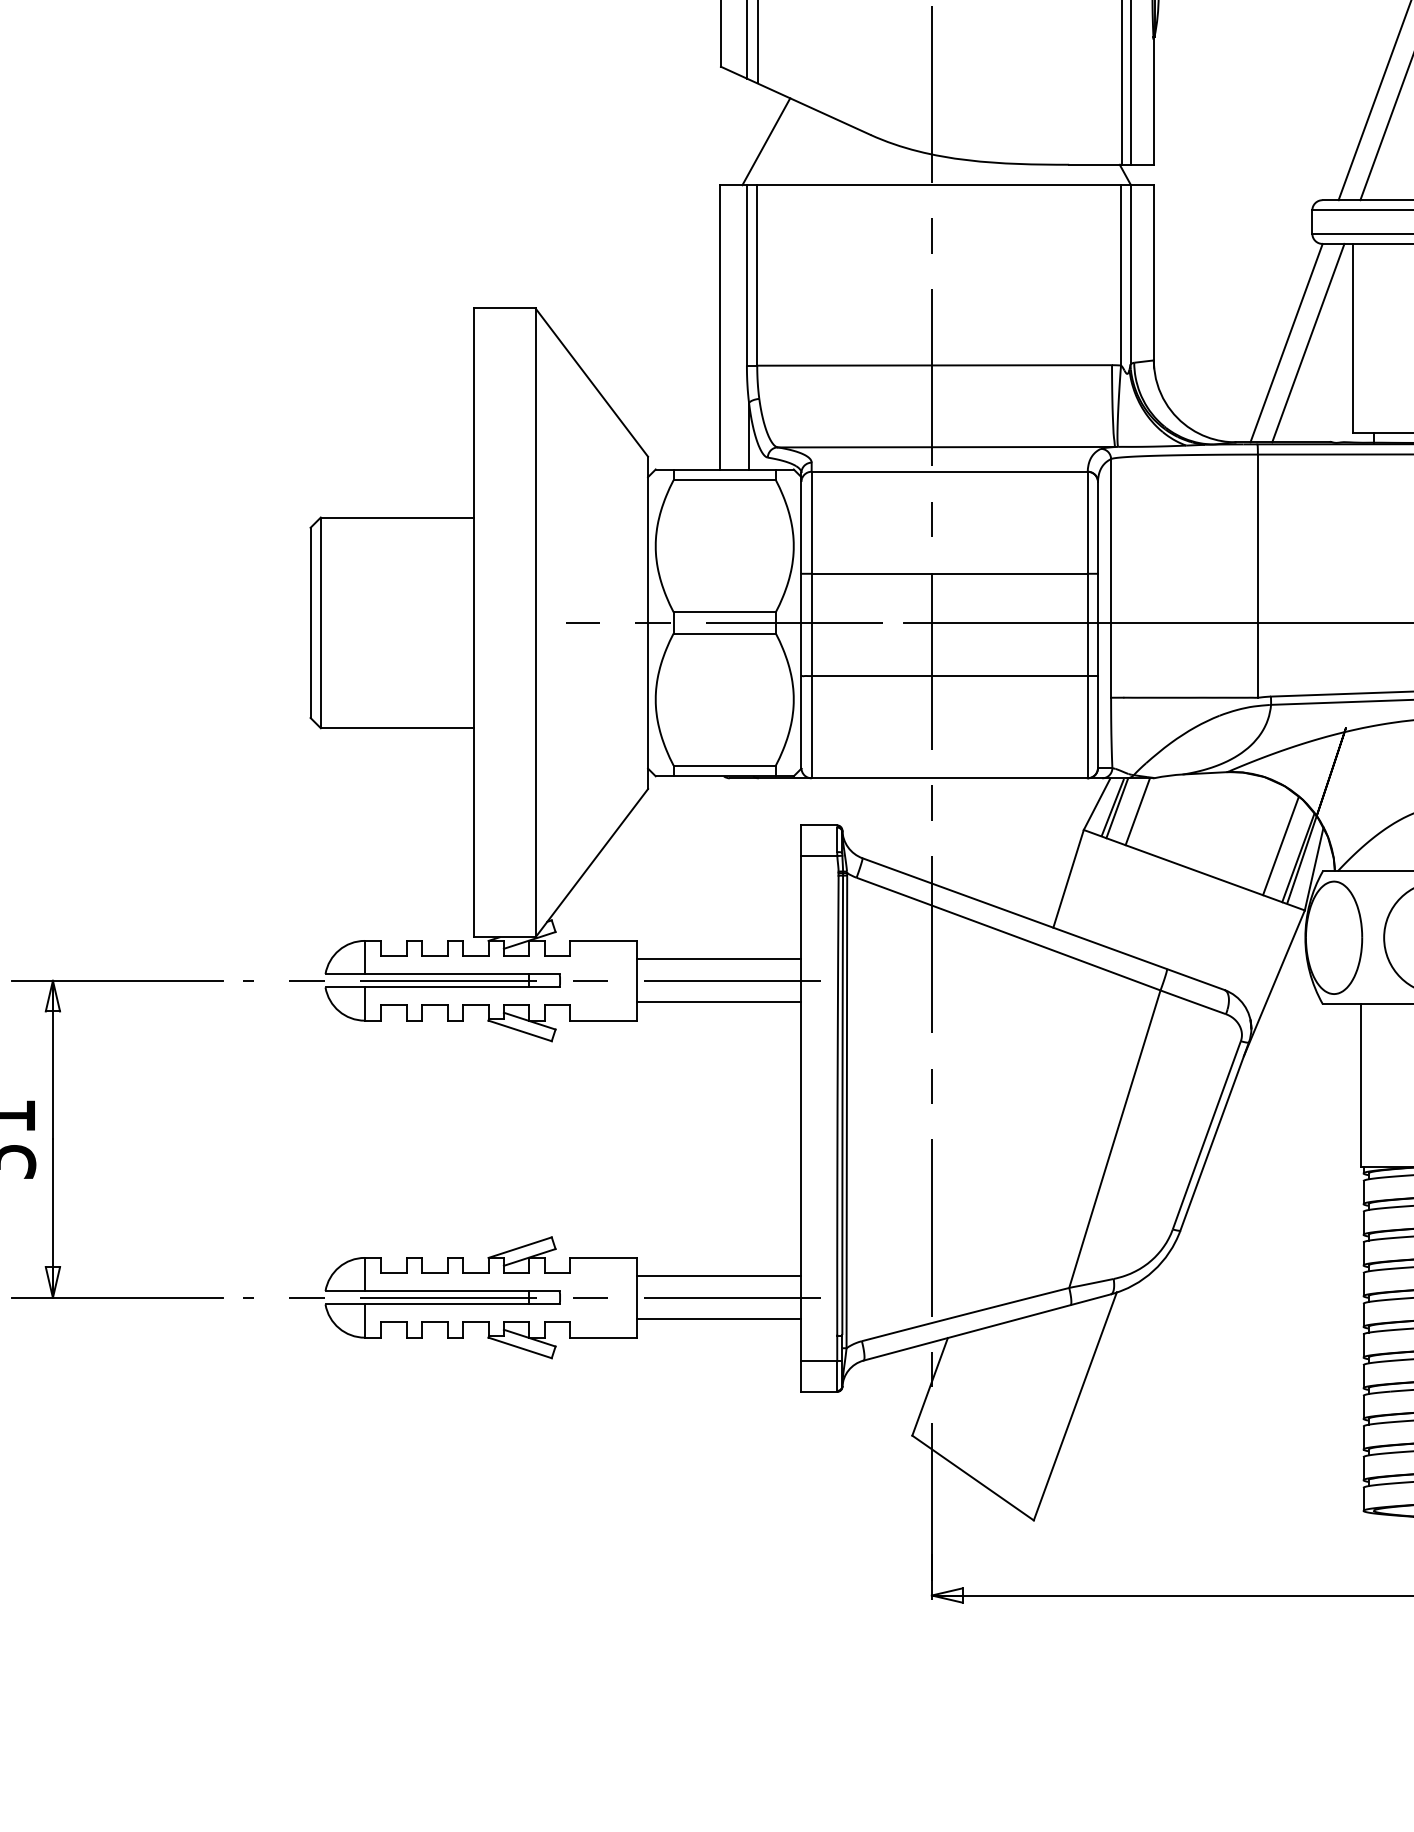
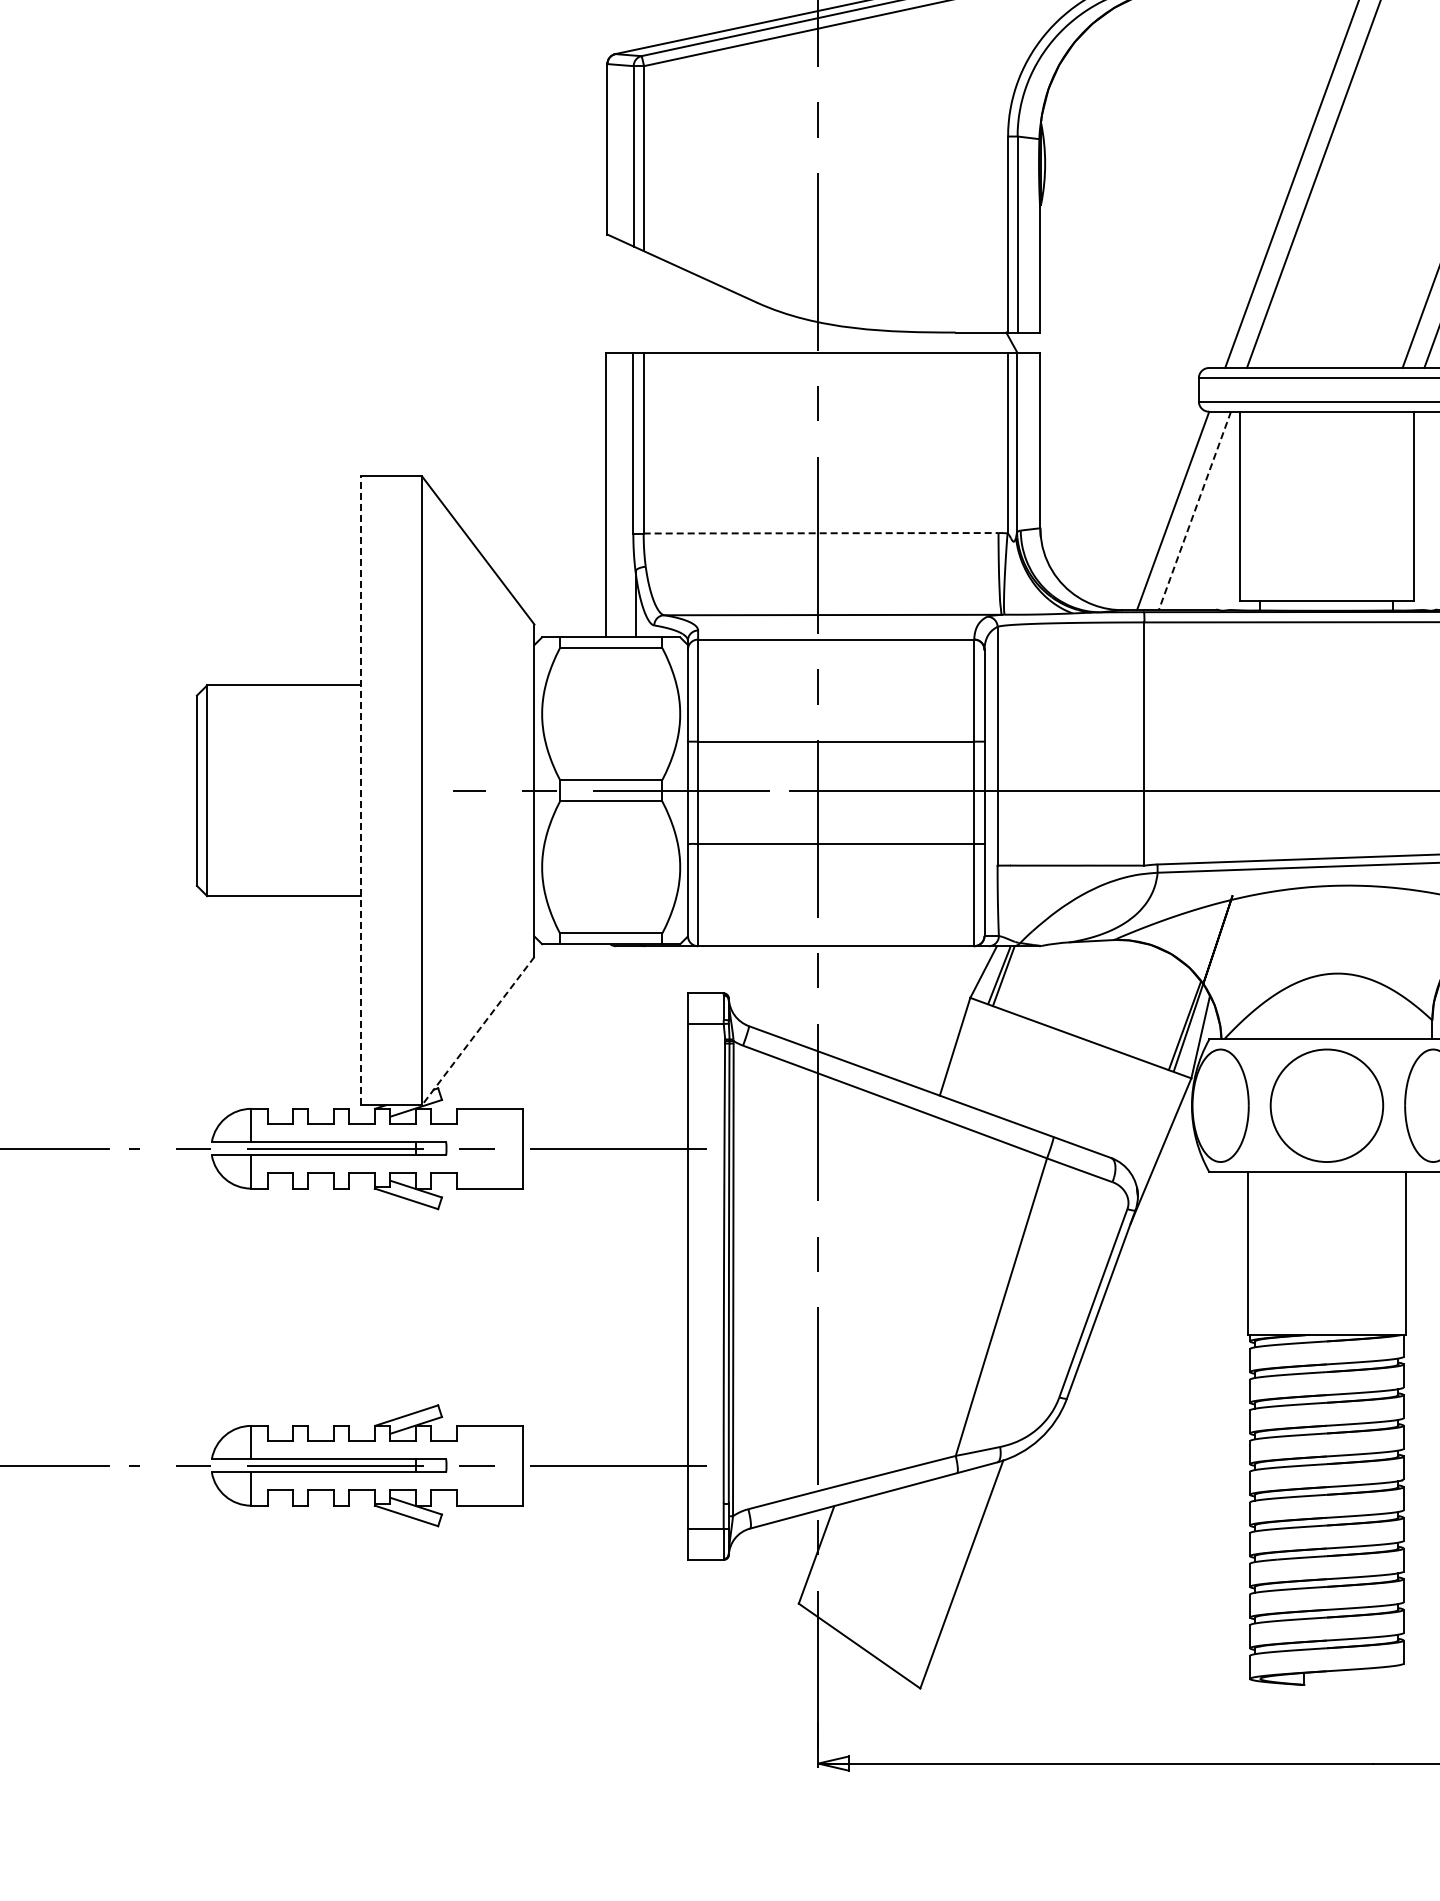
line: (766, 141) -> (652, 309), removed
line: (1307, 342) -> (1194, 510), solid -> dashed
line: (935, 365) -> (821, 533), solid -> dashed
line: (474, 622) -> (360, 790), solid -> dashed
line: (1137, 811) -> (1024, 979), removed
line: (1280, 845) -> (1167, 1013), removed
line: (591, 863) -> (477, 1031), solid -> dashed
line: (719, 959) -> (605, 1127), removed
line: (719, 1002) -> (605, 1170), removed
line: (719, 1276) -> (605, 1444), removed
line: (719, 1319) -> (605, 1487), removed

